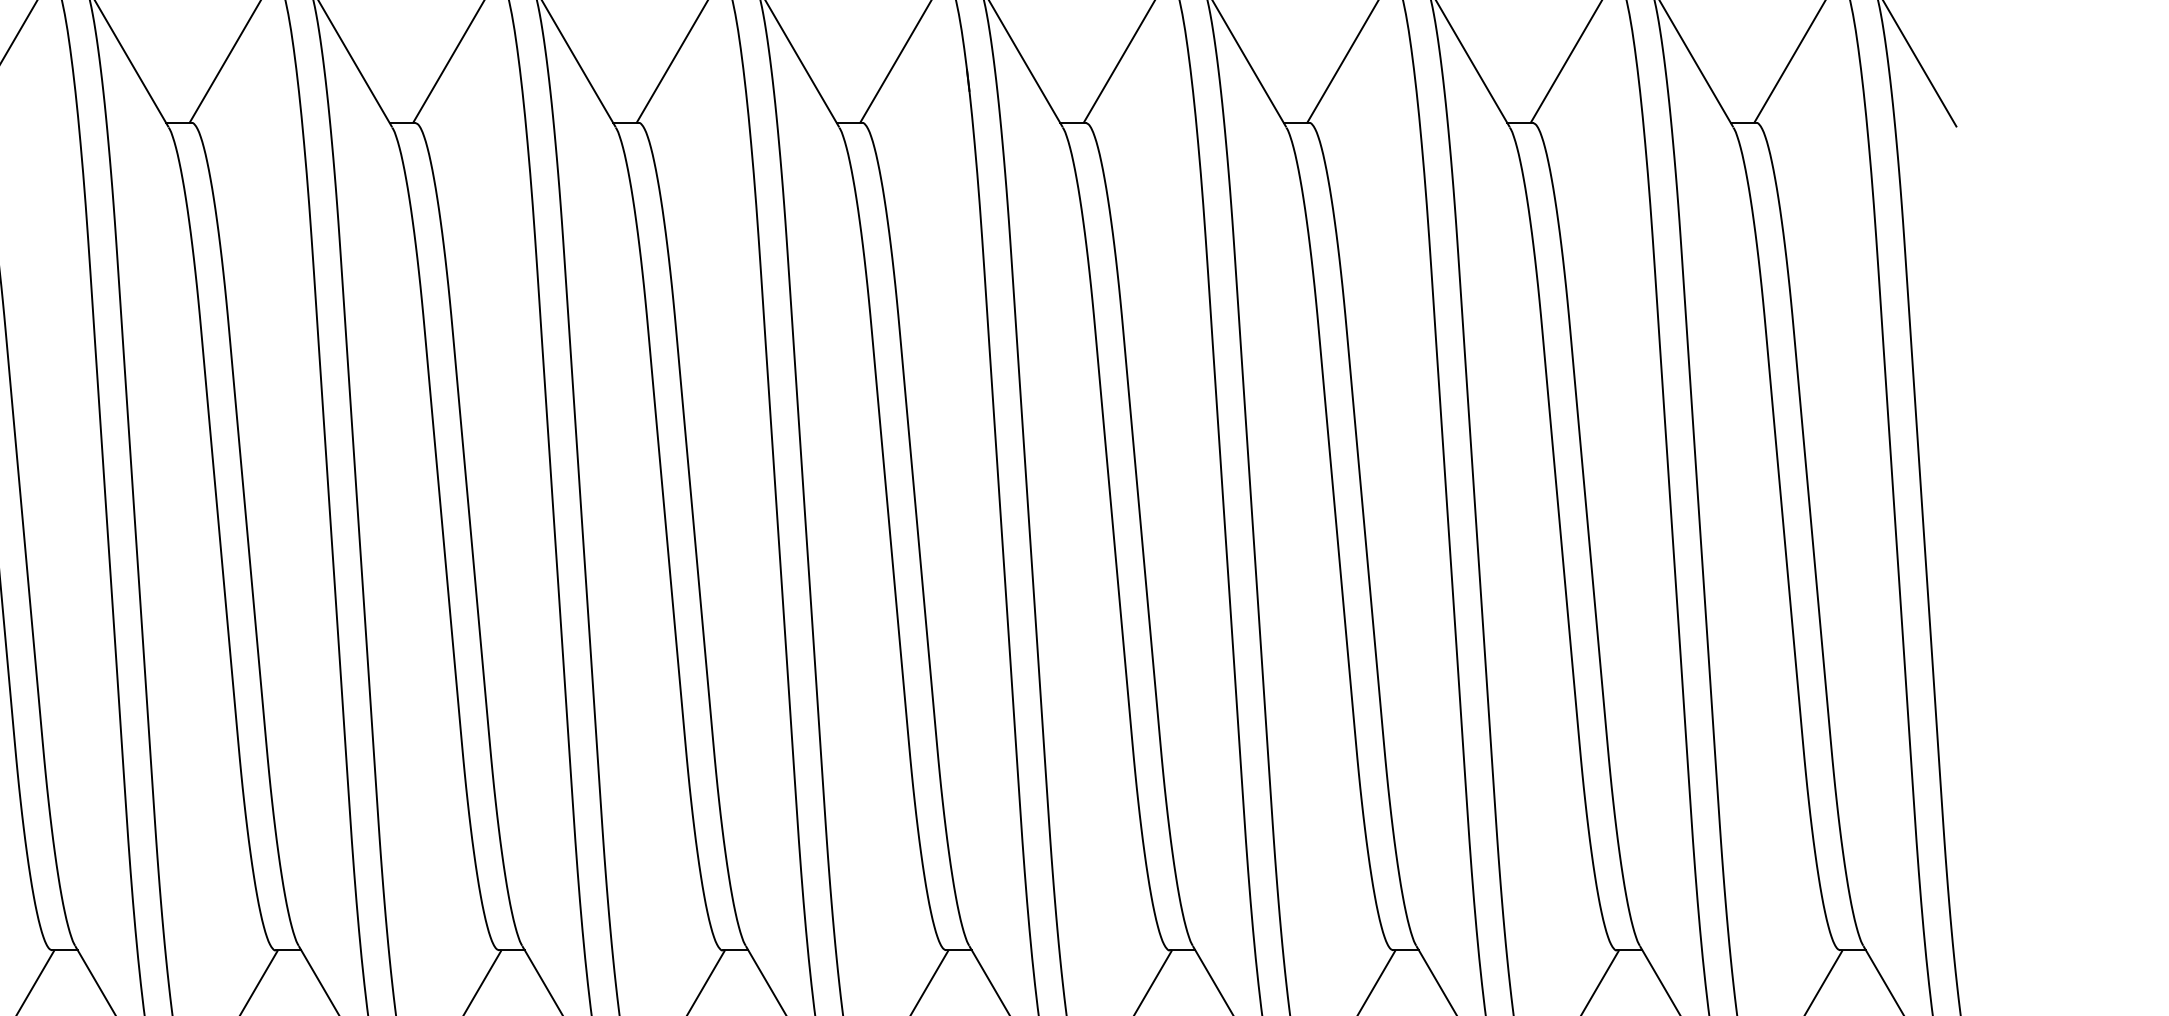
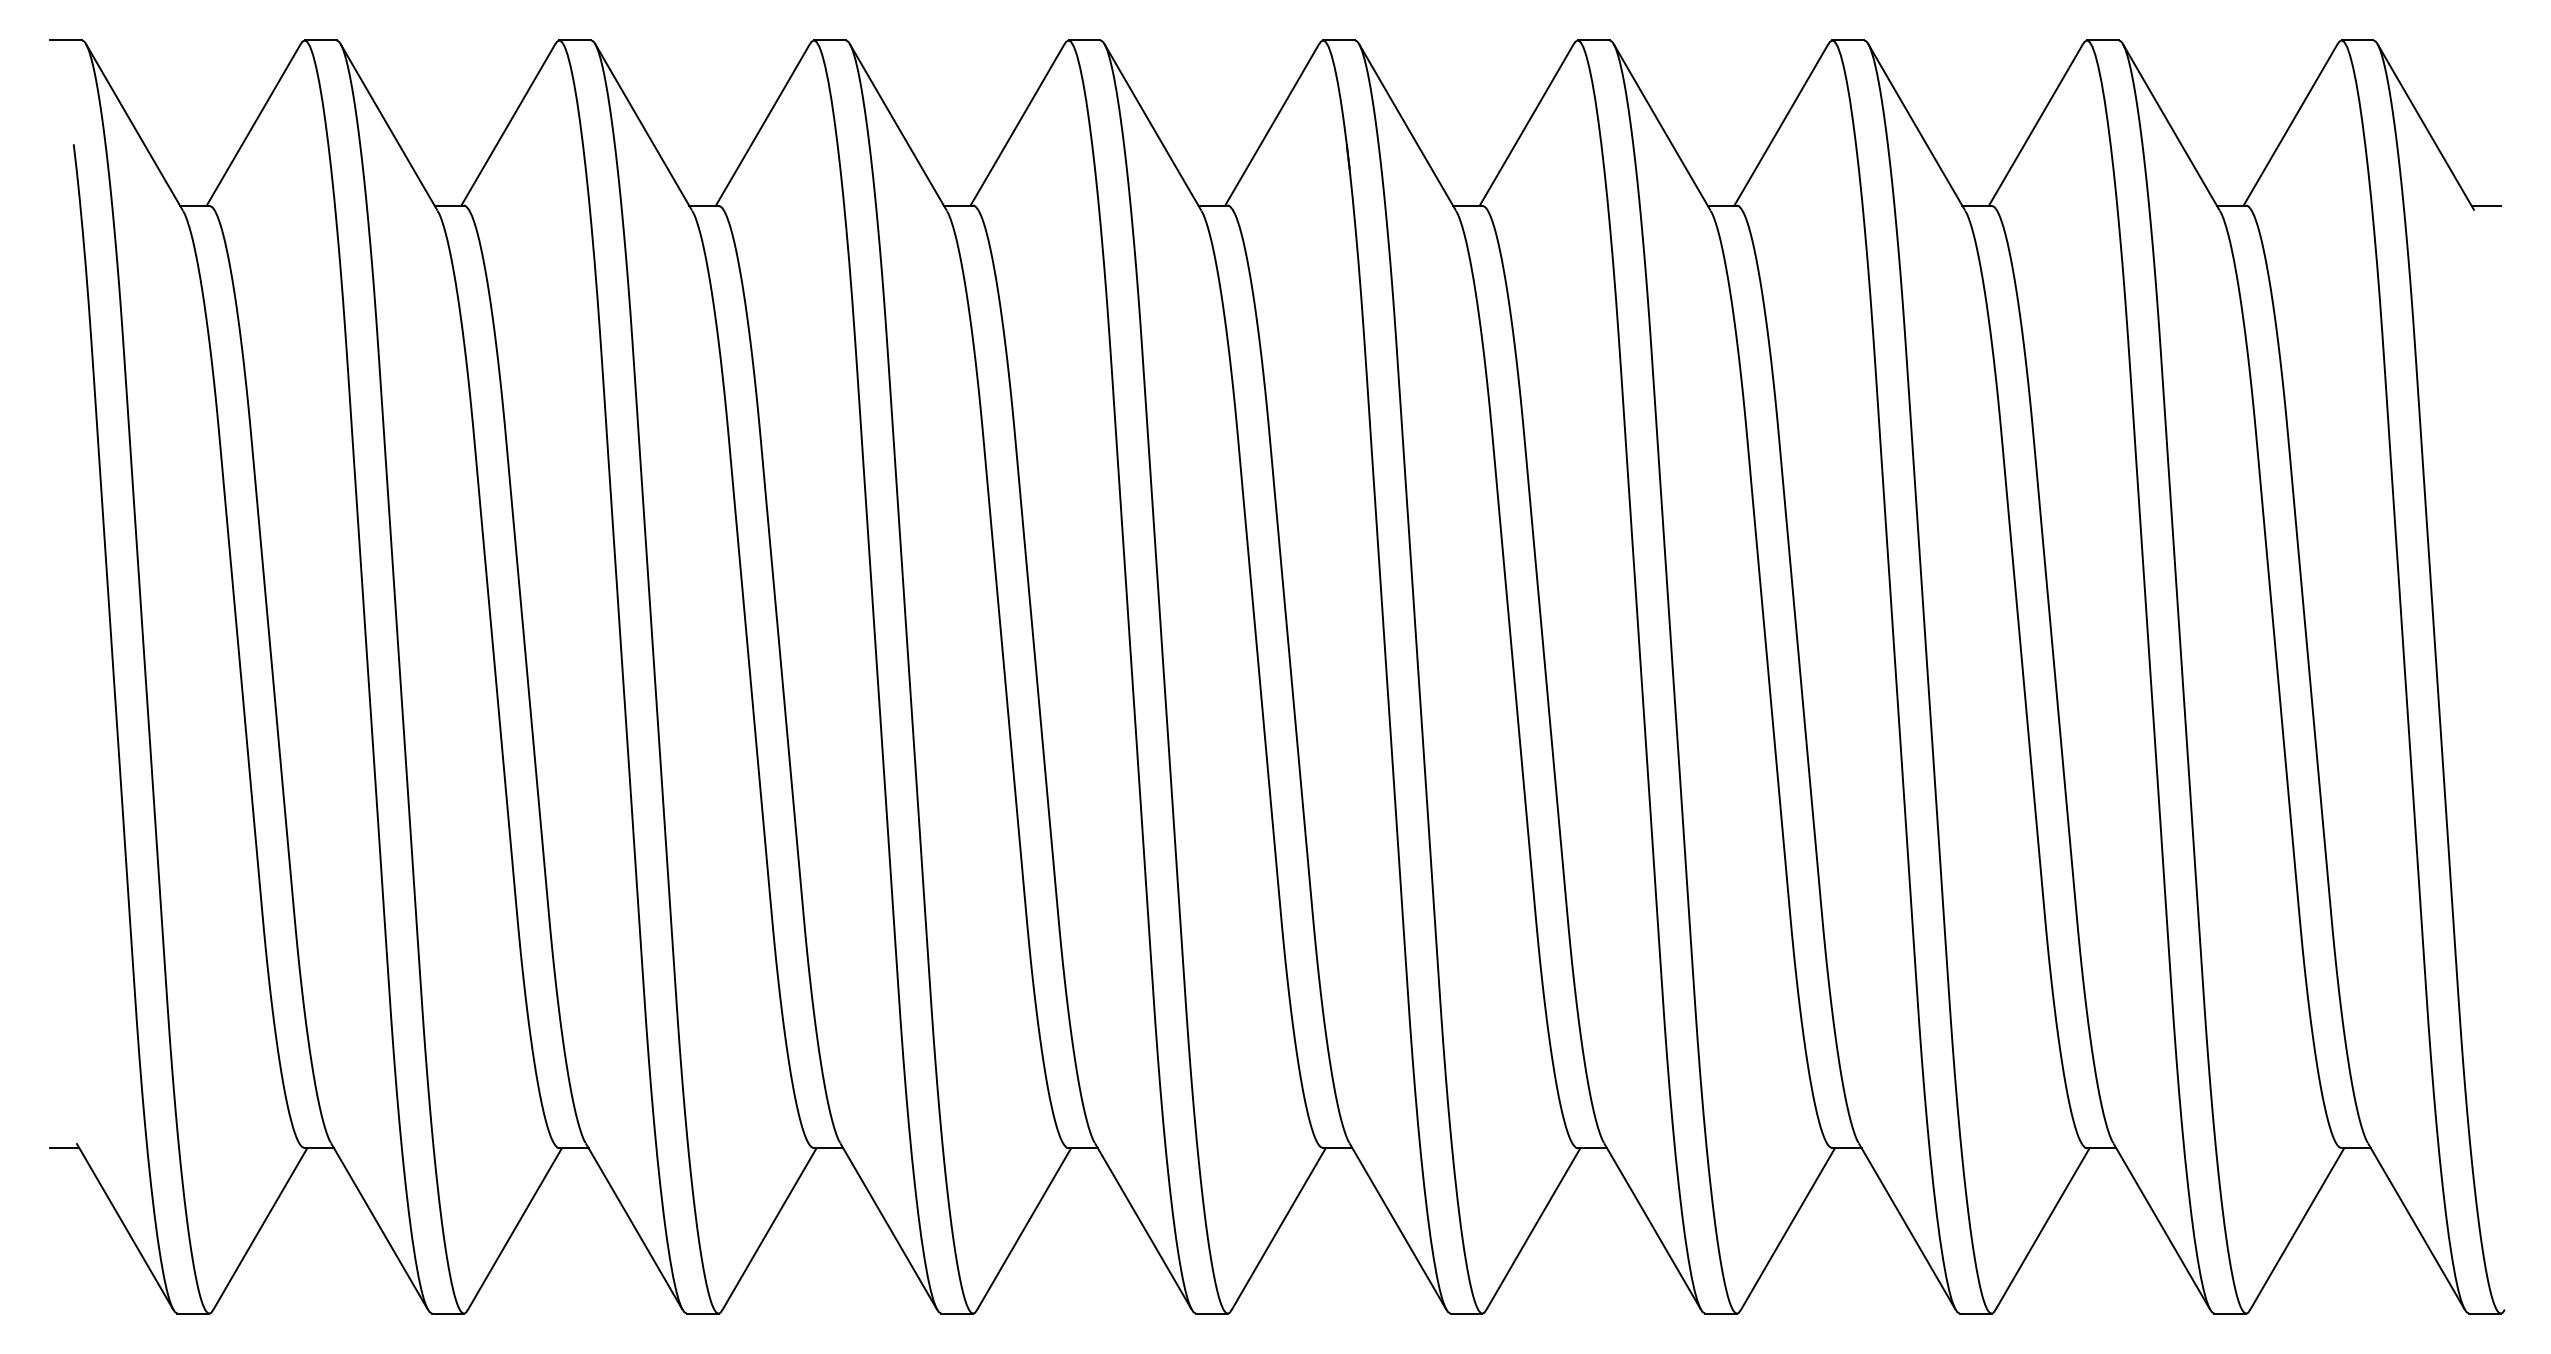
line: (1966, 122) -> (2485, 205), added

